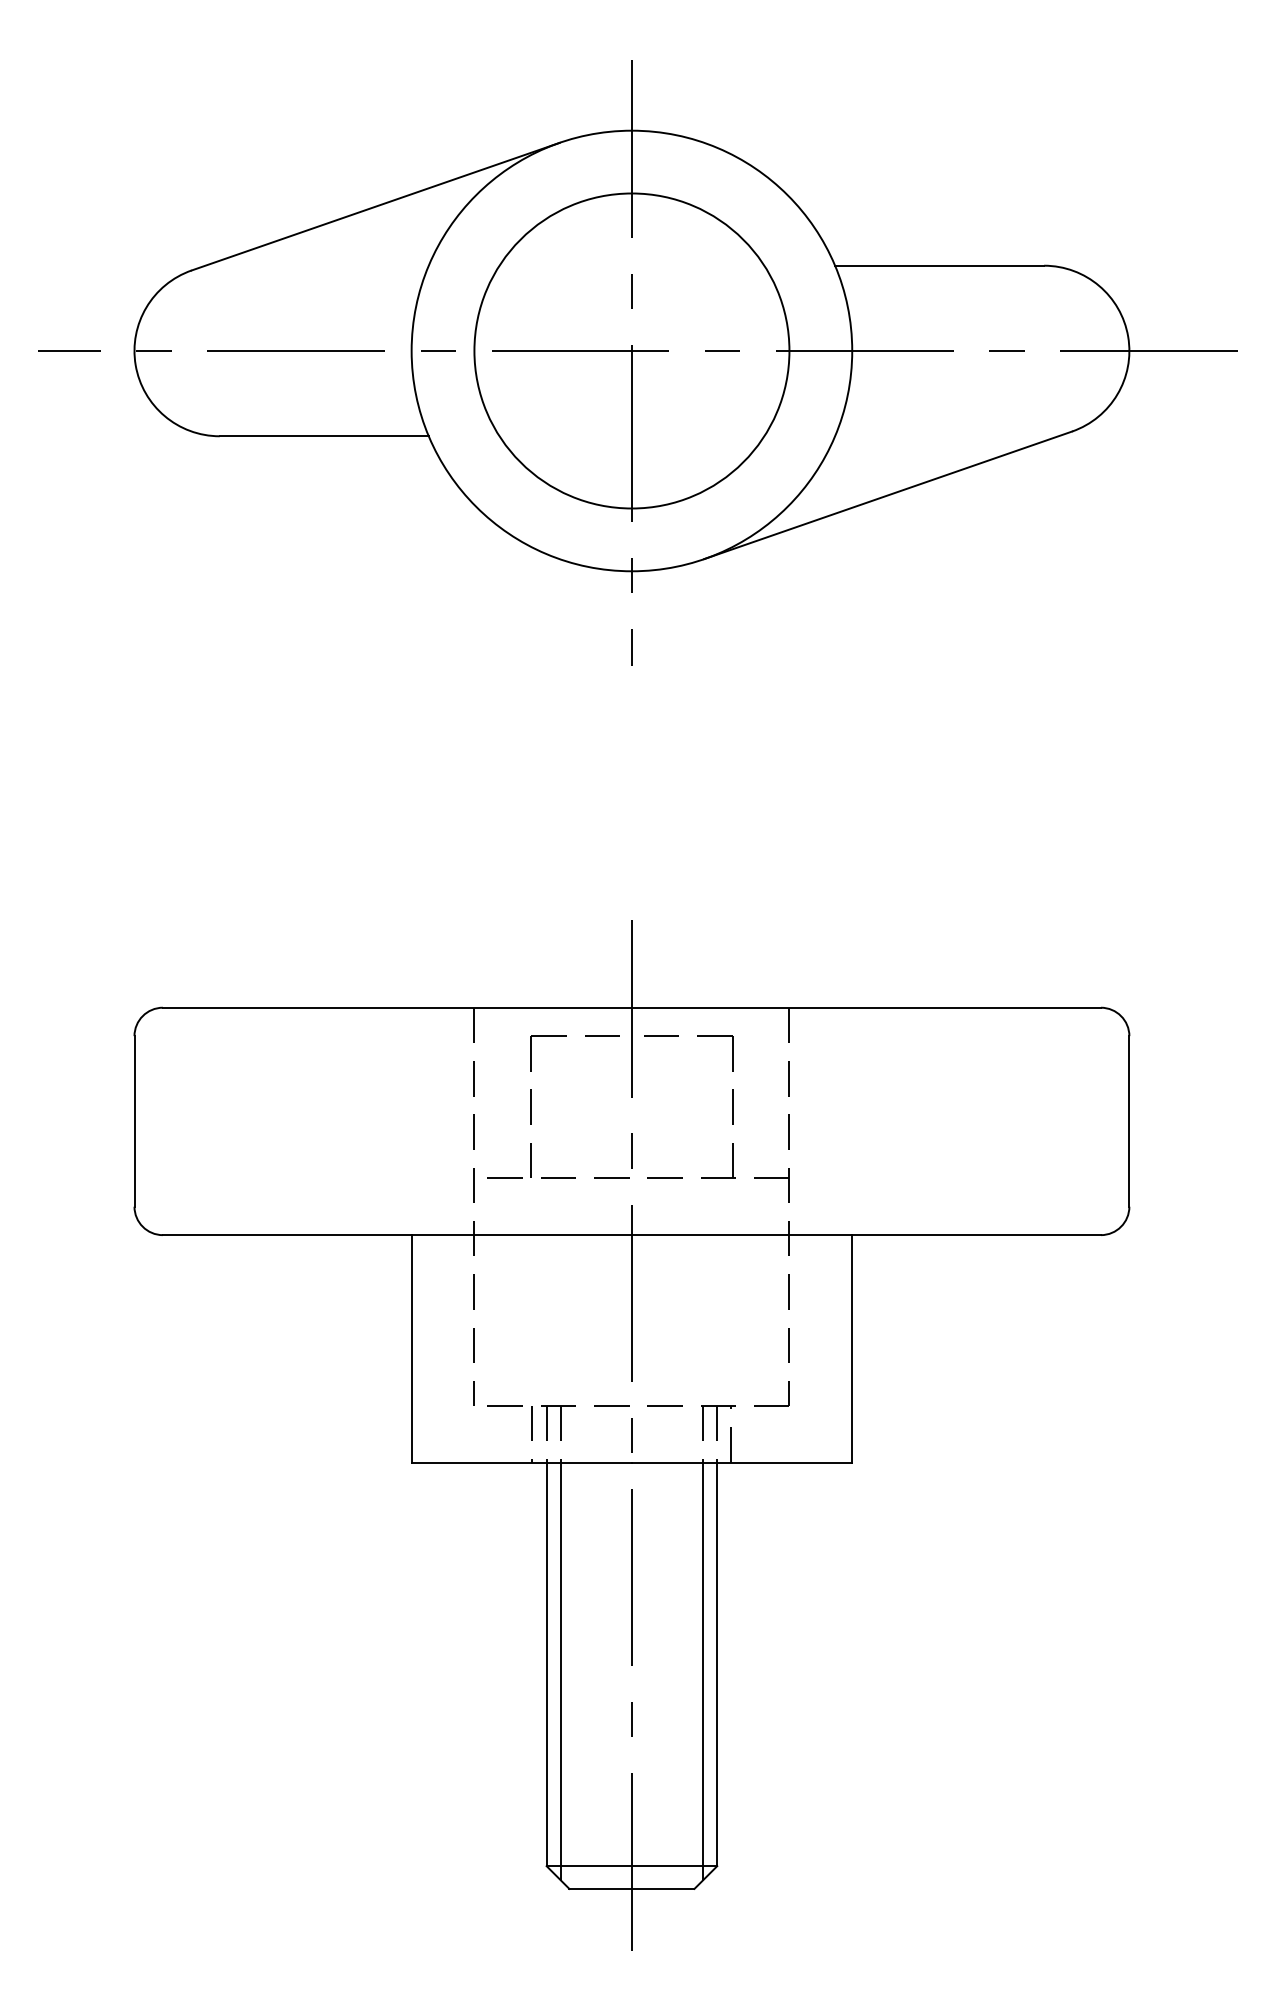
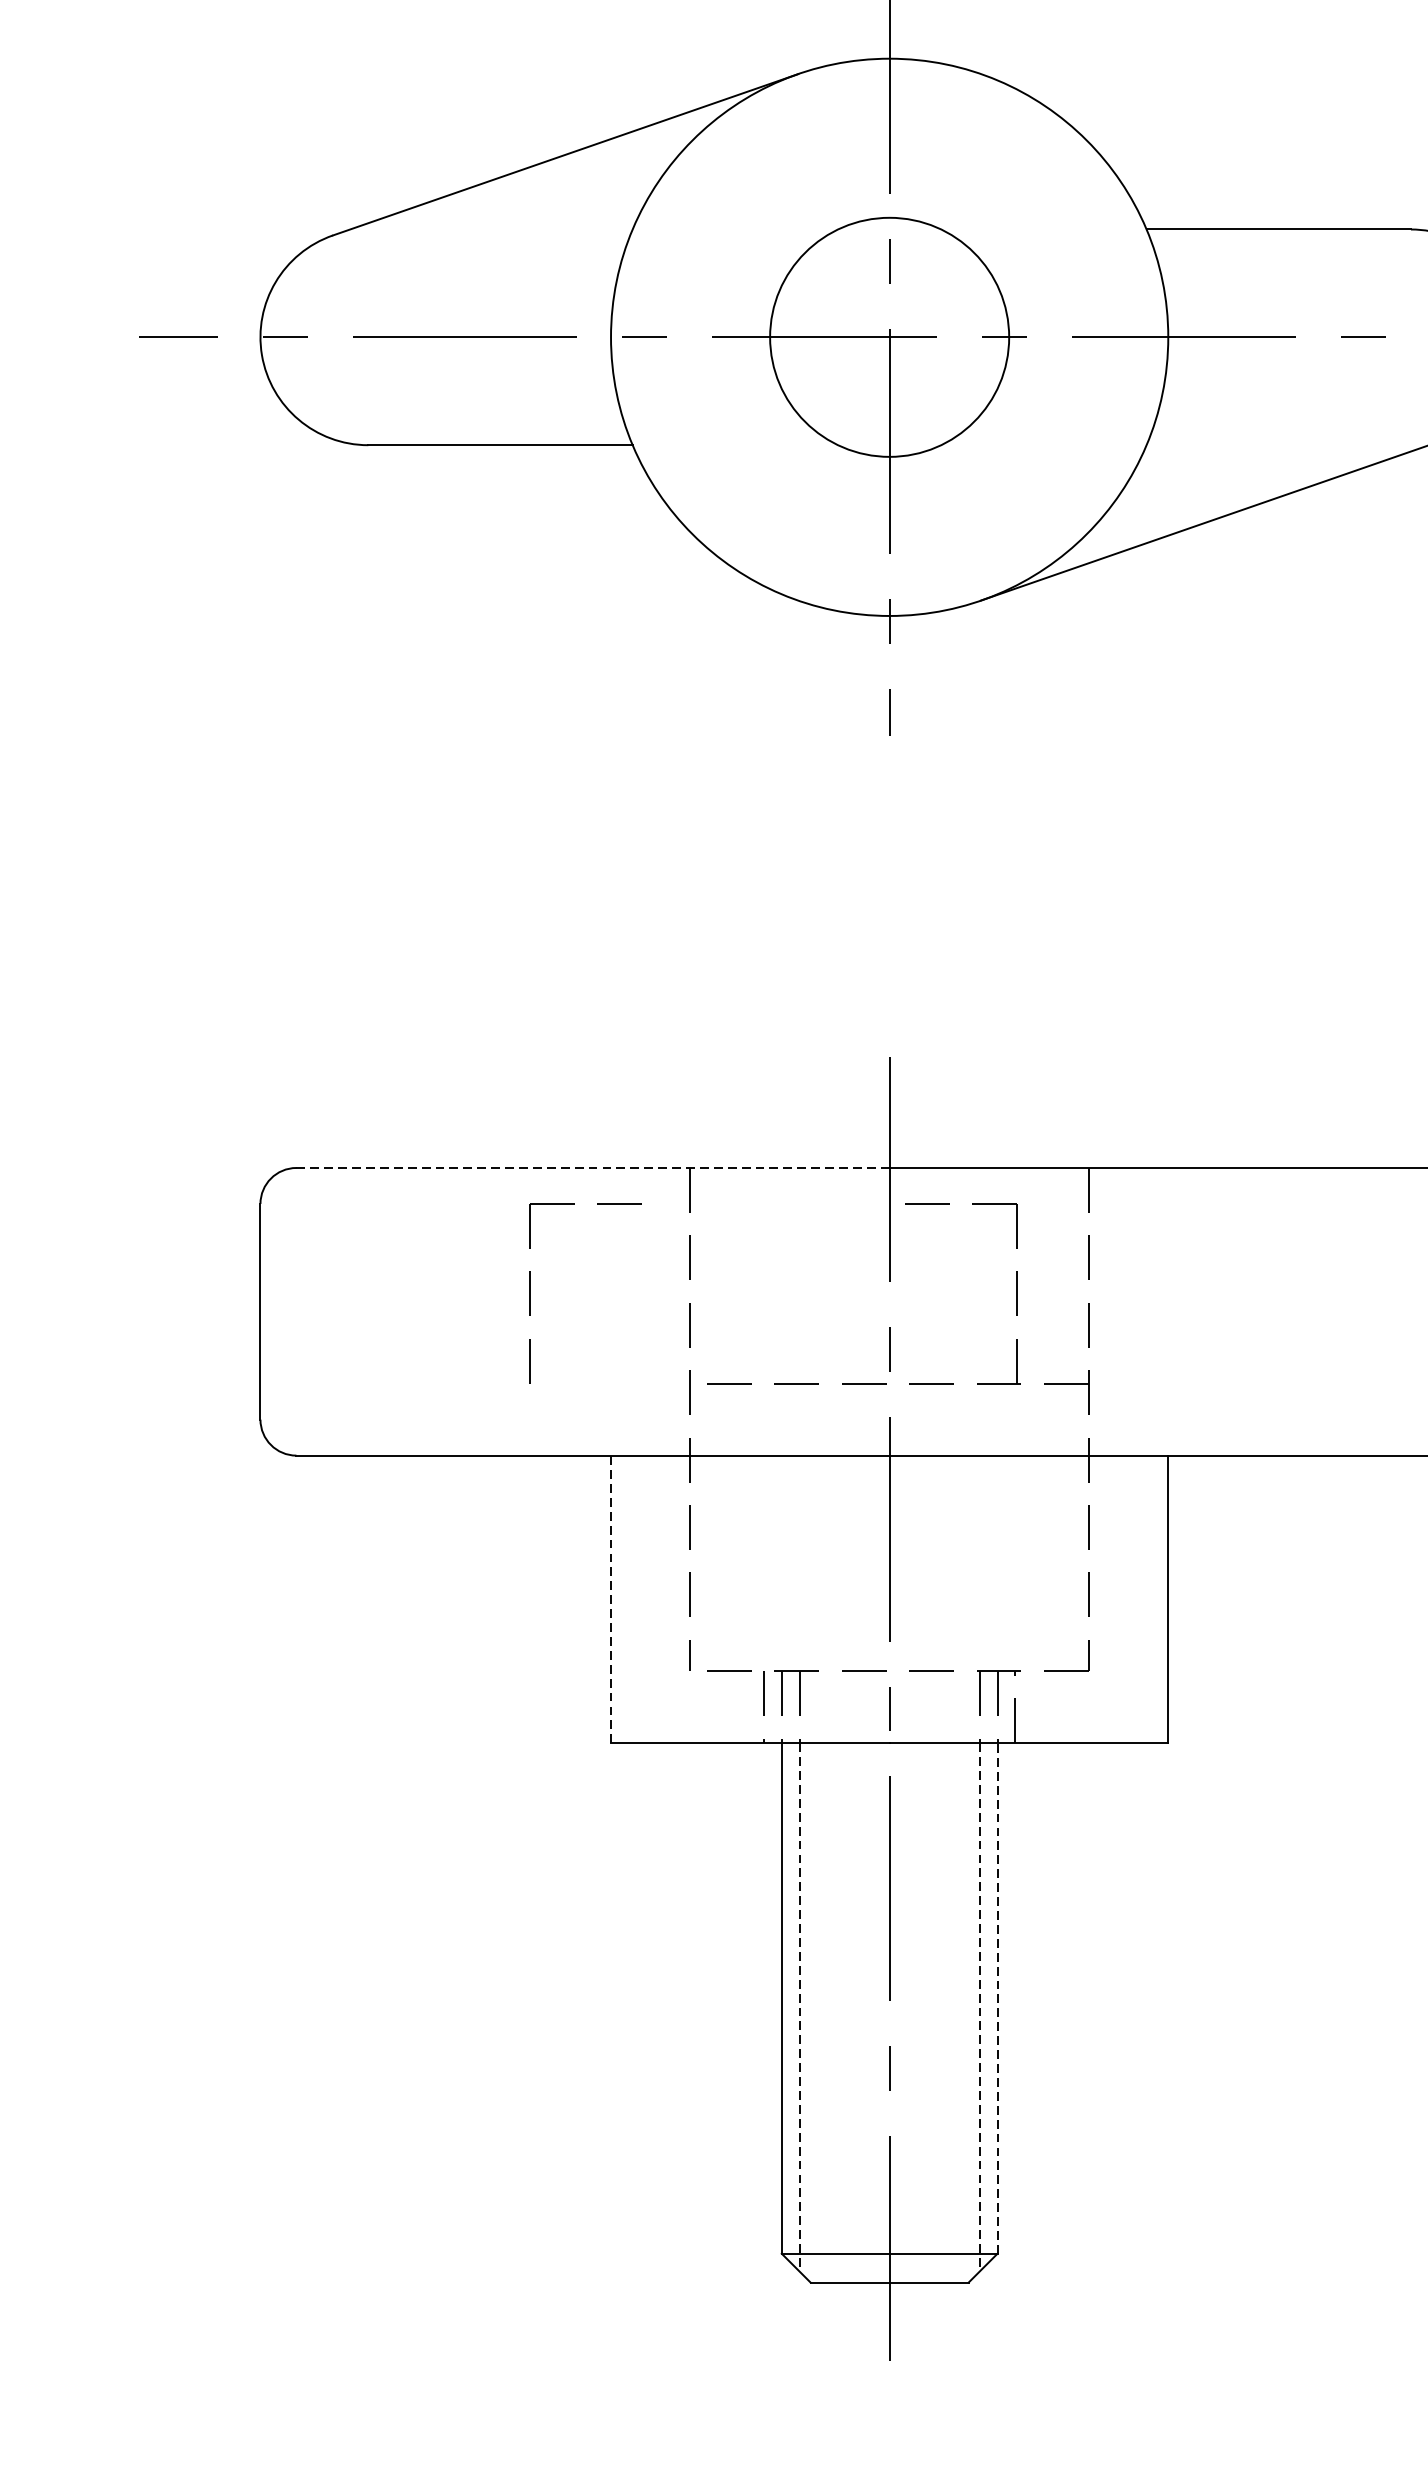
circle: (631, 350) -> (889, 336), size x0.6
line: (397, 1007) -> (593, 1167), solid -> dashed
part: (531, 1106) -> (529, 1292), moved
line: (411, 1348) -> (610, 1598), solid -> dashed
line: (717, 1664) -> (997, 1998), solid -> dashed
line: (560, 1671) -> (799, 2007), solid -> dashed
line: (703, 1671) -> (980, 2007), solid -> dashed

